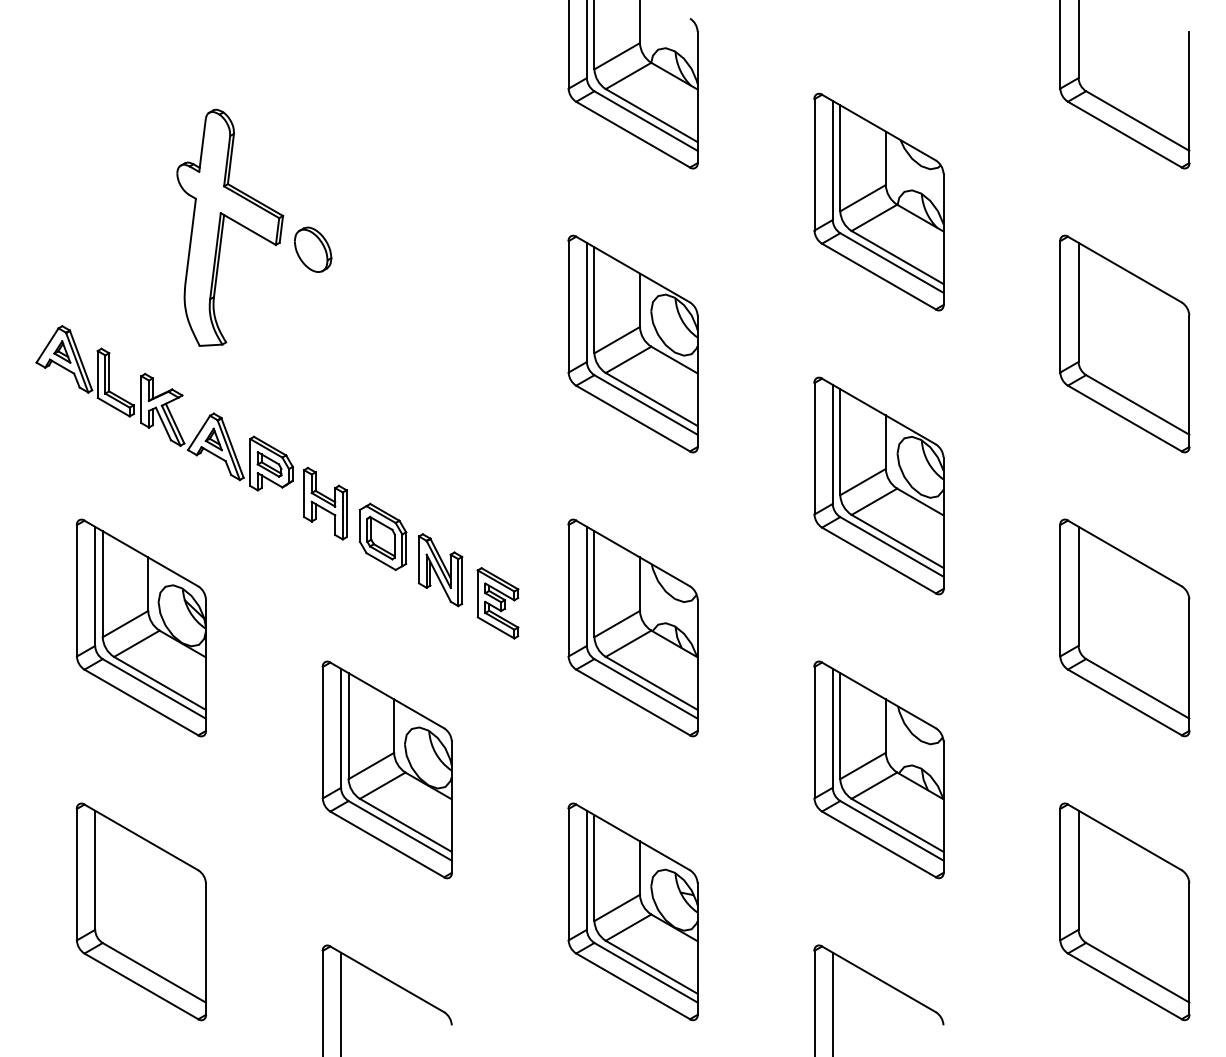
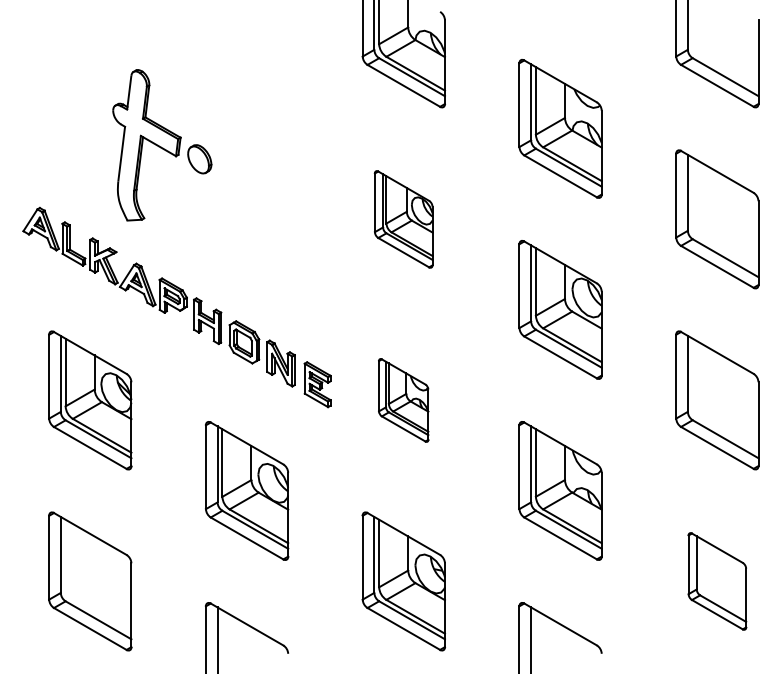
part: (632, 344) -> (403, 219), size x0.7
part: (632, 628) -> (403, 400), size x0.6
part: (1125, 911) -> (717, 581), size x0.7

